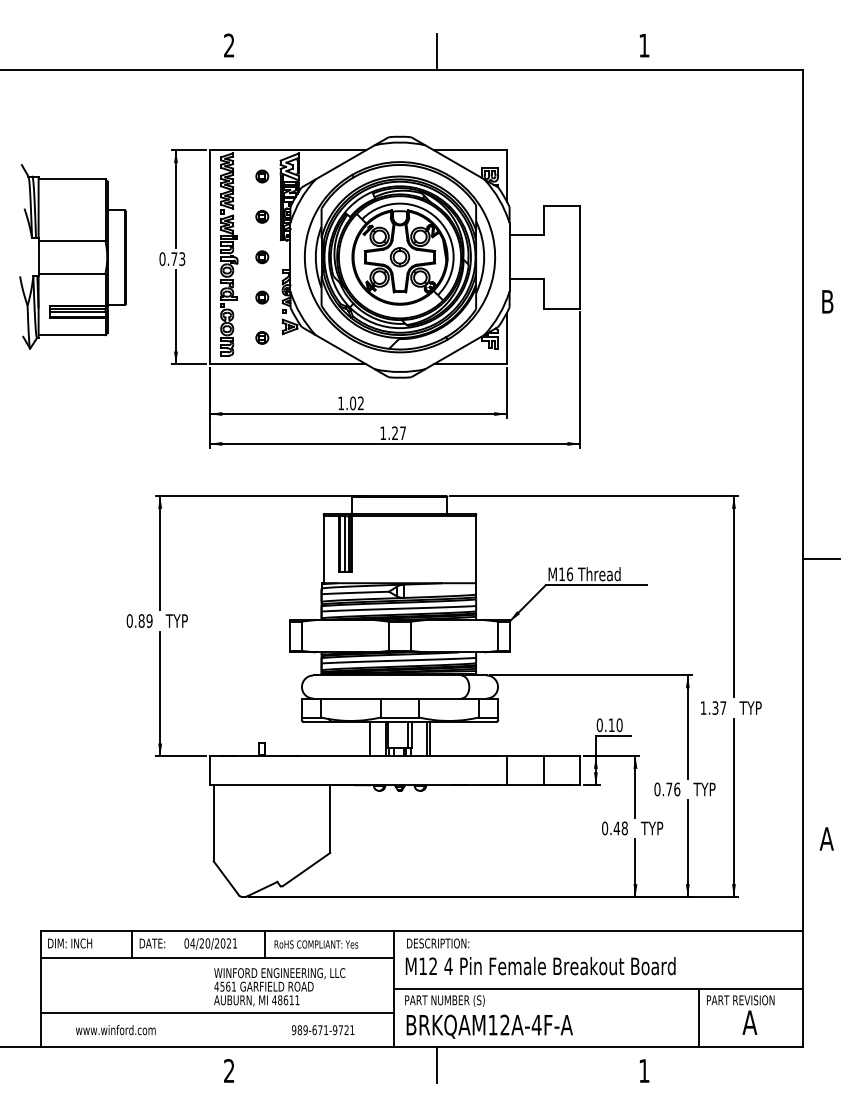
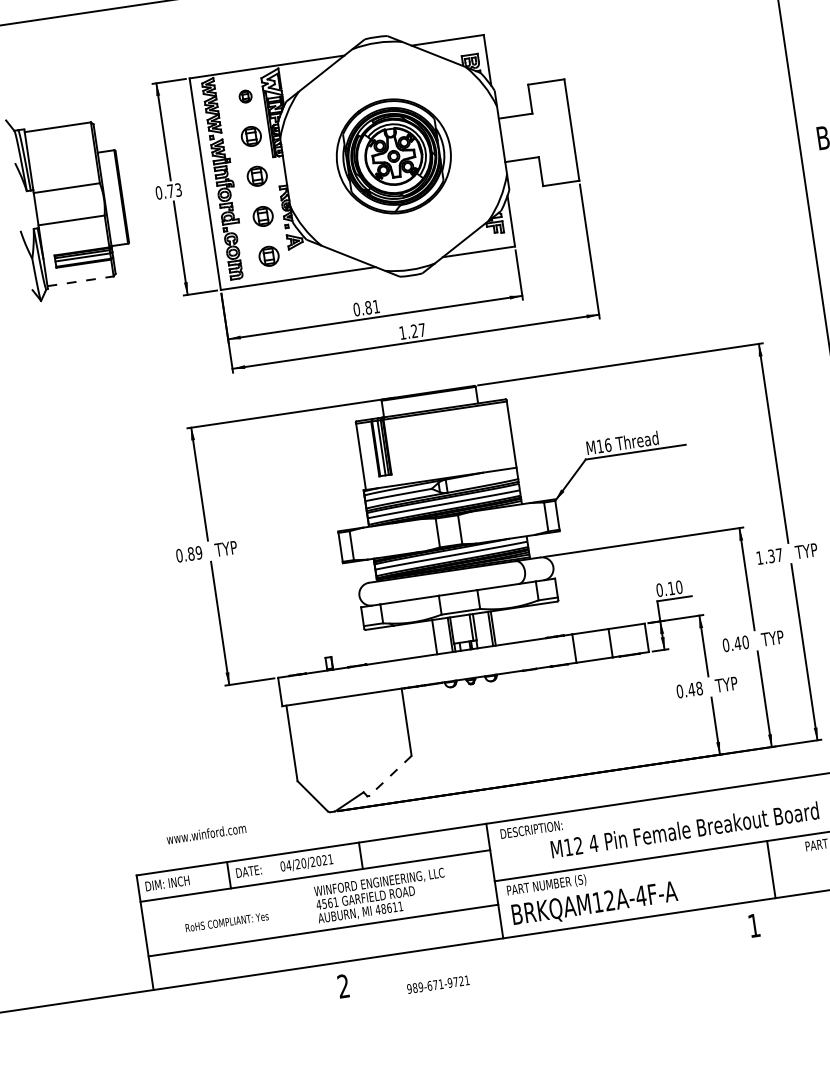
part: (262, 216) -> (251, 136), size x1.6
part: (262, 257) -> (257, 176), size x1.6
part: (400, 257) -> (394, 156), size x0.6
part: (262, 297) -> (263, 216), size x1.6
line: (72, 335) -> (81, 281), solid -> dashed
part: (262, 337) -> (269, 255), size x1.6
text: (350, 403) -> (366, 308), 1.02 -> 0.81
text: (673, 789) -> (741, 642), 0.76 -> 0.40
line: (305, 869) -> (389, 775), solid -> dashed
text: (316, 944) -> (227, 922), moved
text: (540, 966) -> (684, 830), moved
line: (699, 1017) -> (771, 869), moved
text: (115, 1030) -> (206, 834), moved
text: (322, 1030) -> (437, 985), moved
line: (437, 1064) -> (548, 949), removed

